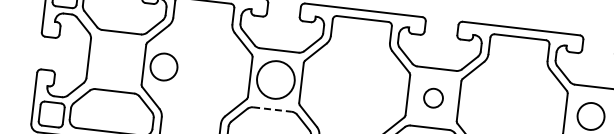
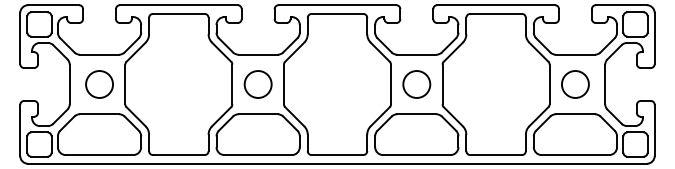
circle: (163, 67) -> (99, 84), moved
circle: (275, 79) -> (257, 84), size x0.71
circle: (433, 98) -> (416, 84), size x1.43
line: (272, 109) -> (258, 114), dashed -> solid

